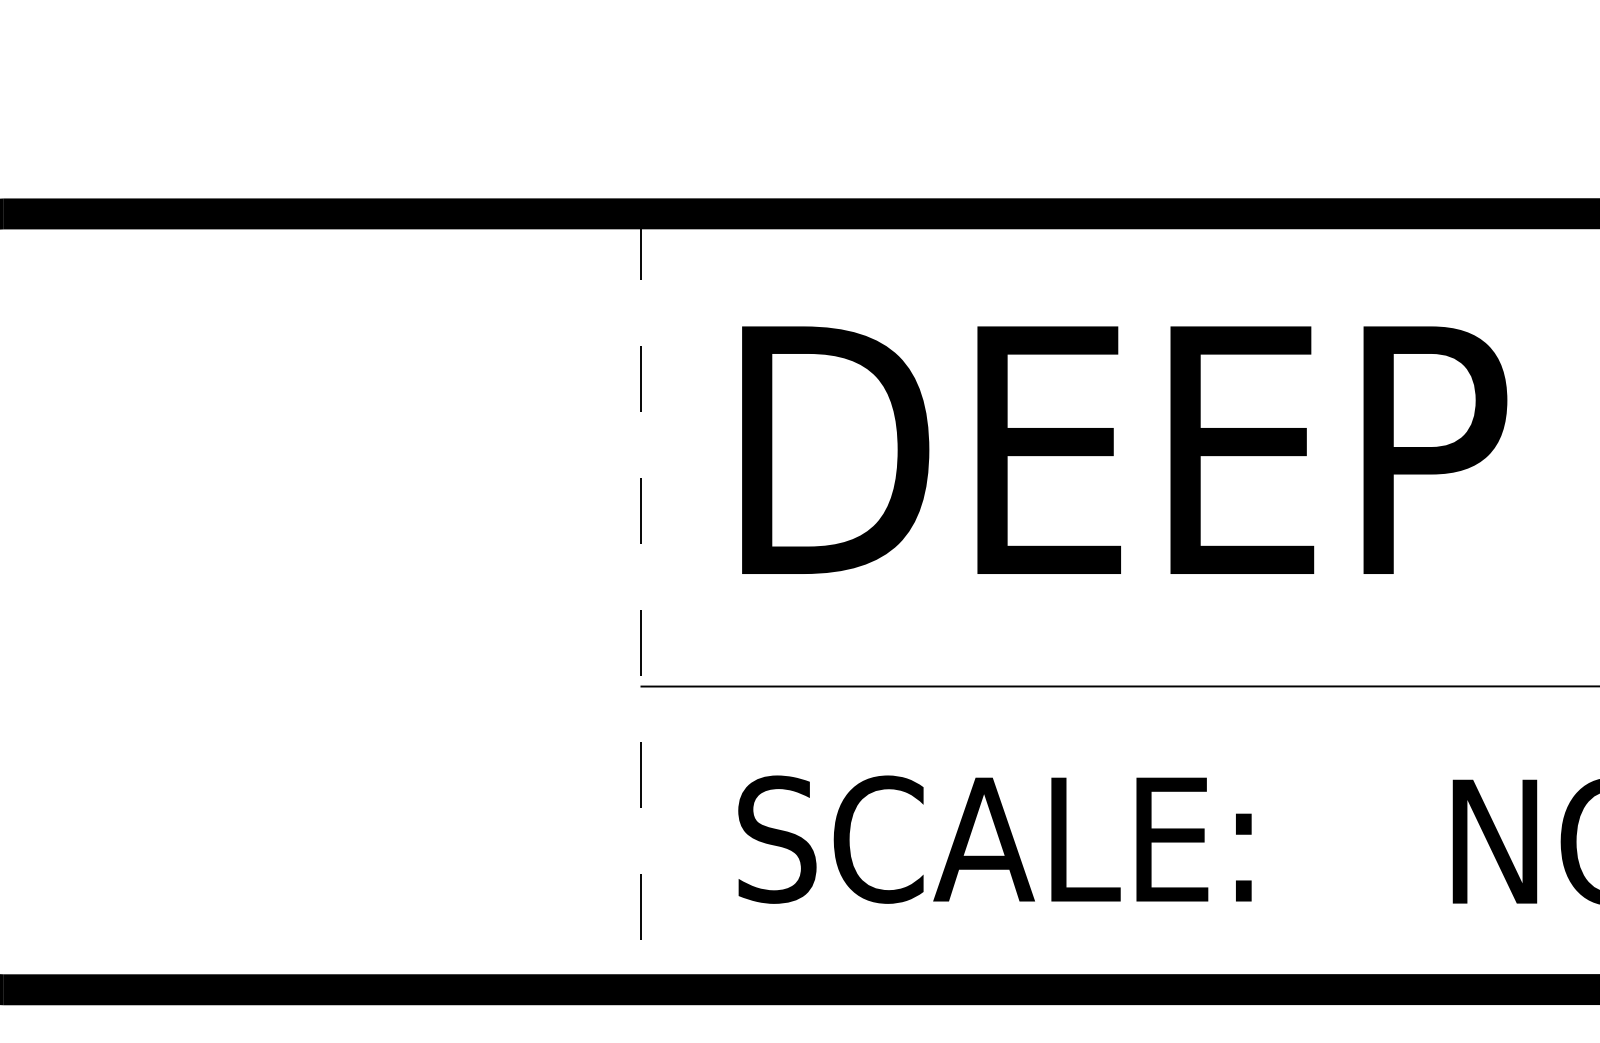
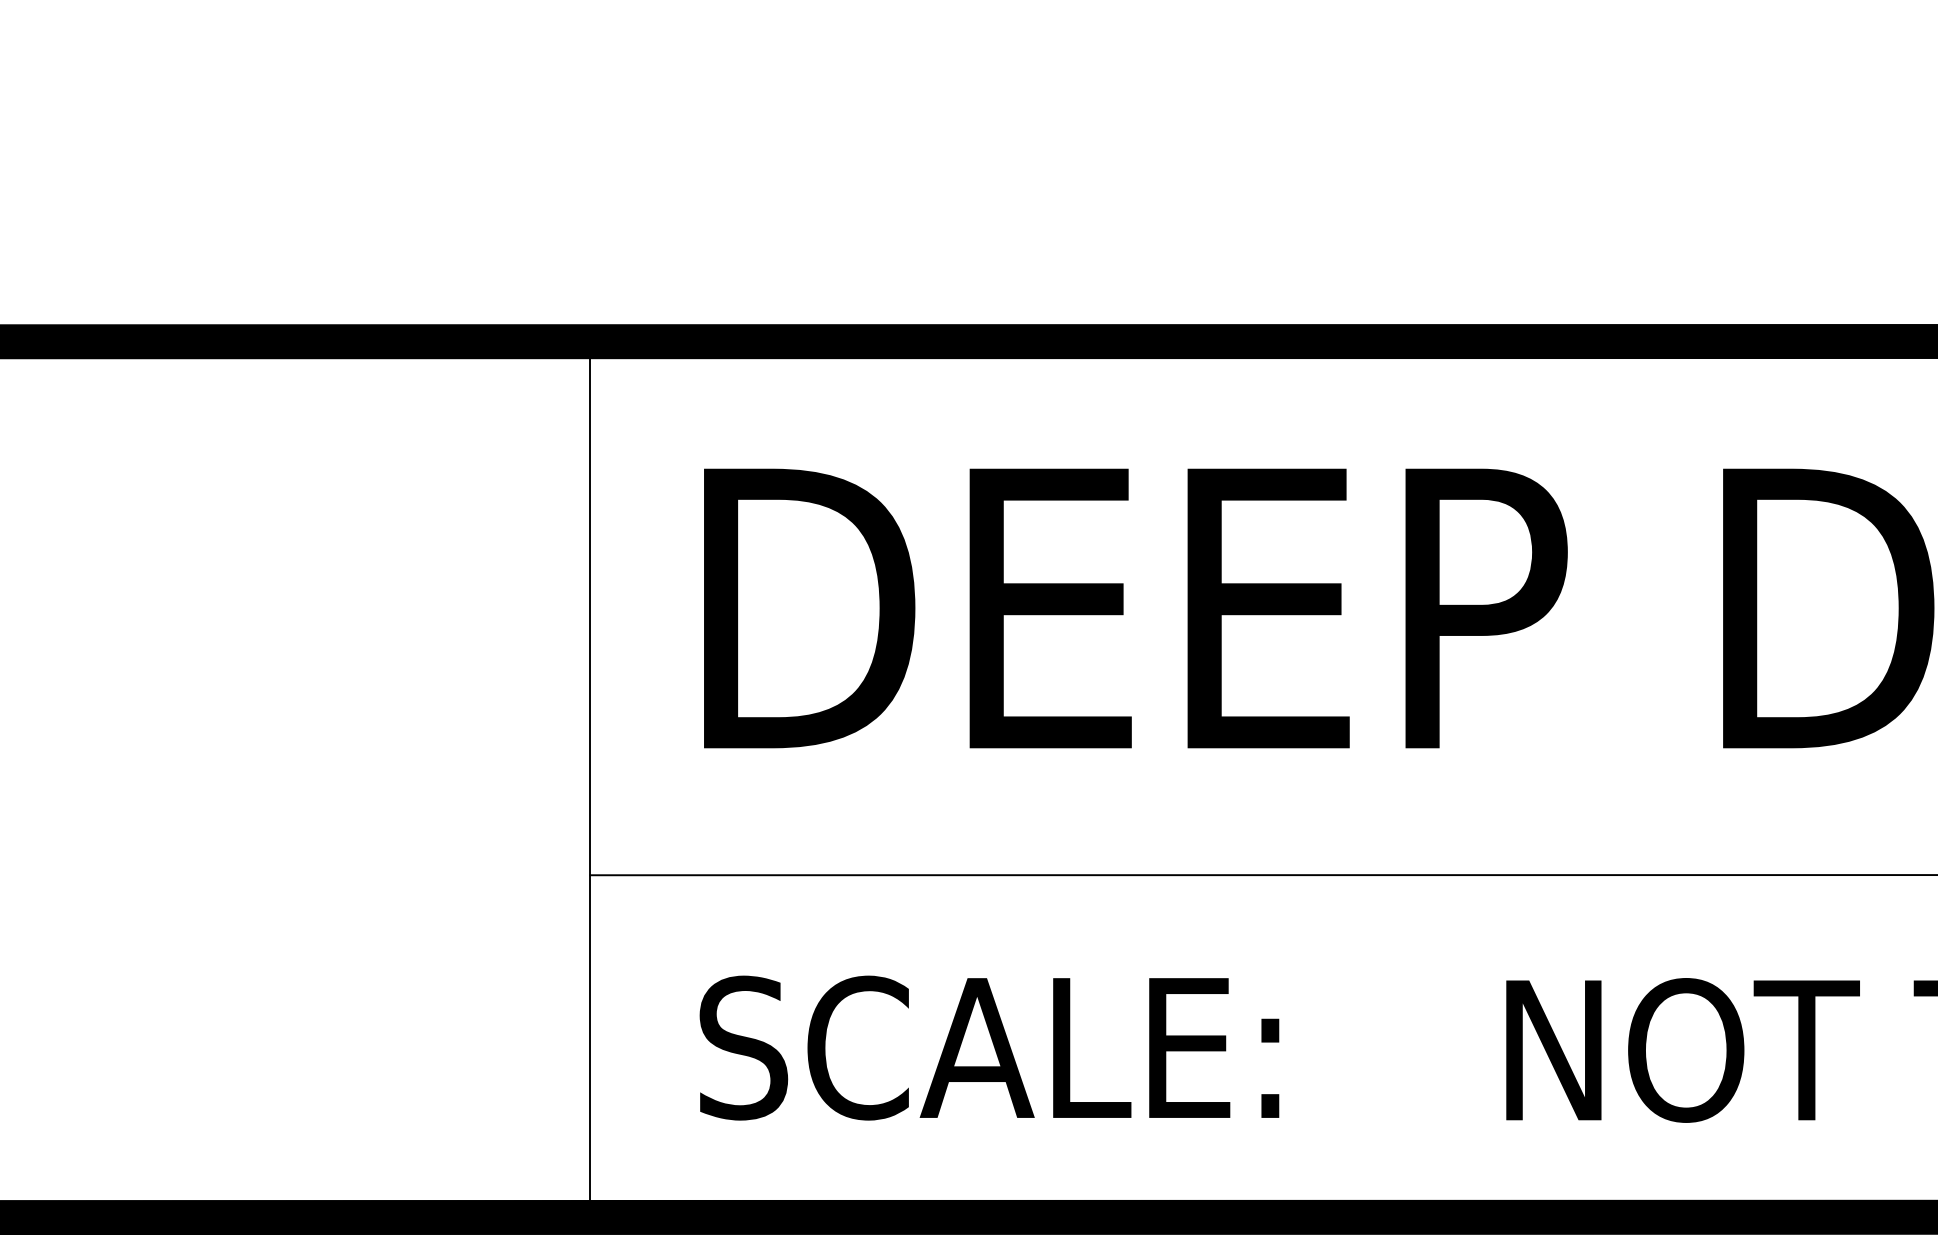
line: (641, 601) -> (590, 779), dashed -> solid

